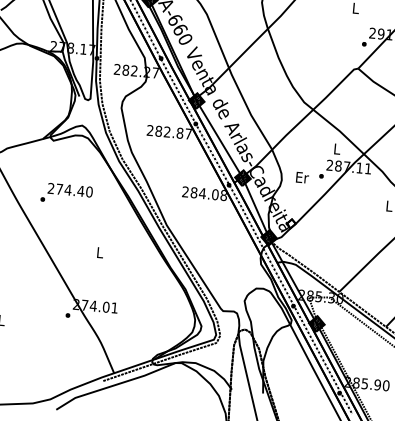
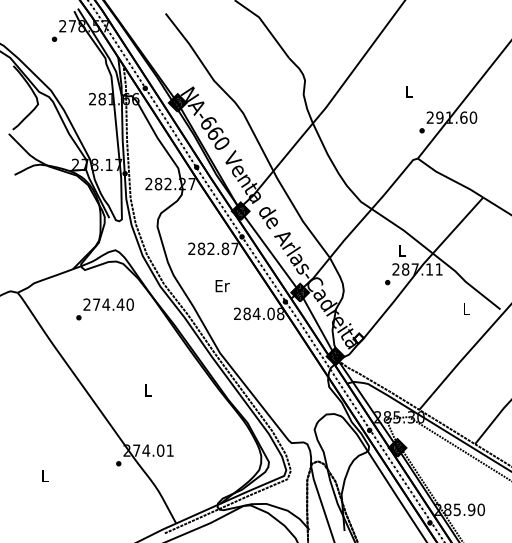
text: (302, 178) -> (222, 286), moved
text: (66, 194) -> (104, 309), moved

